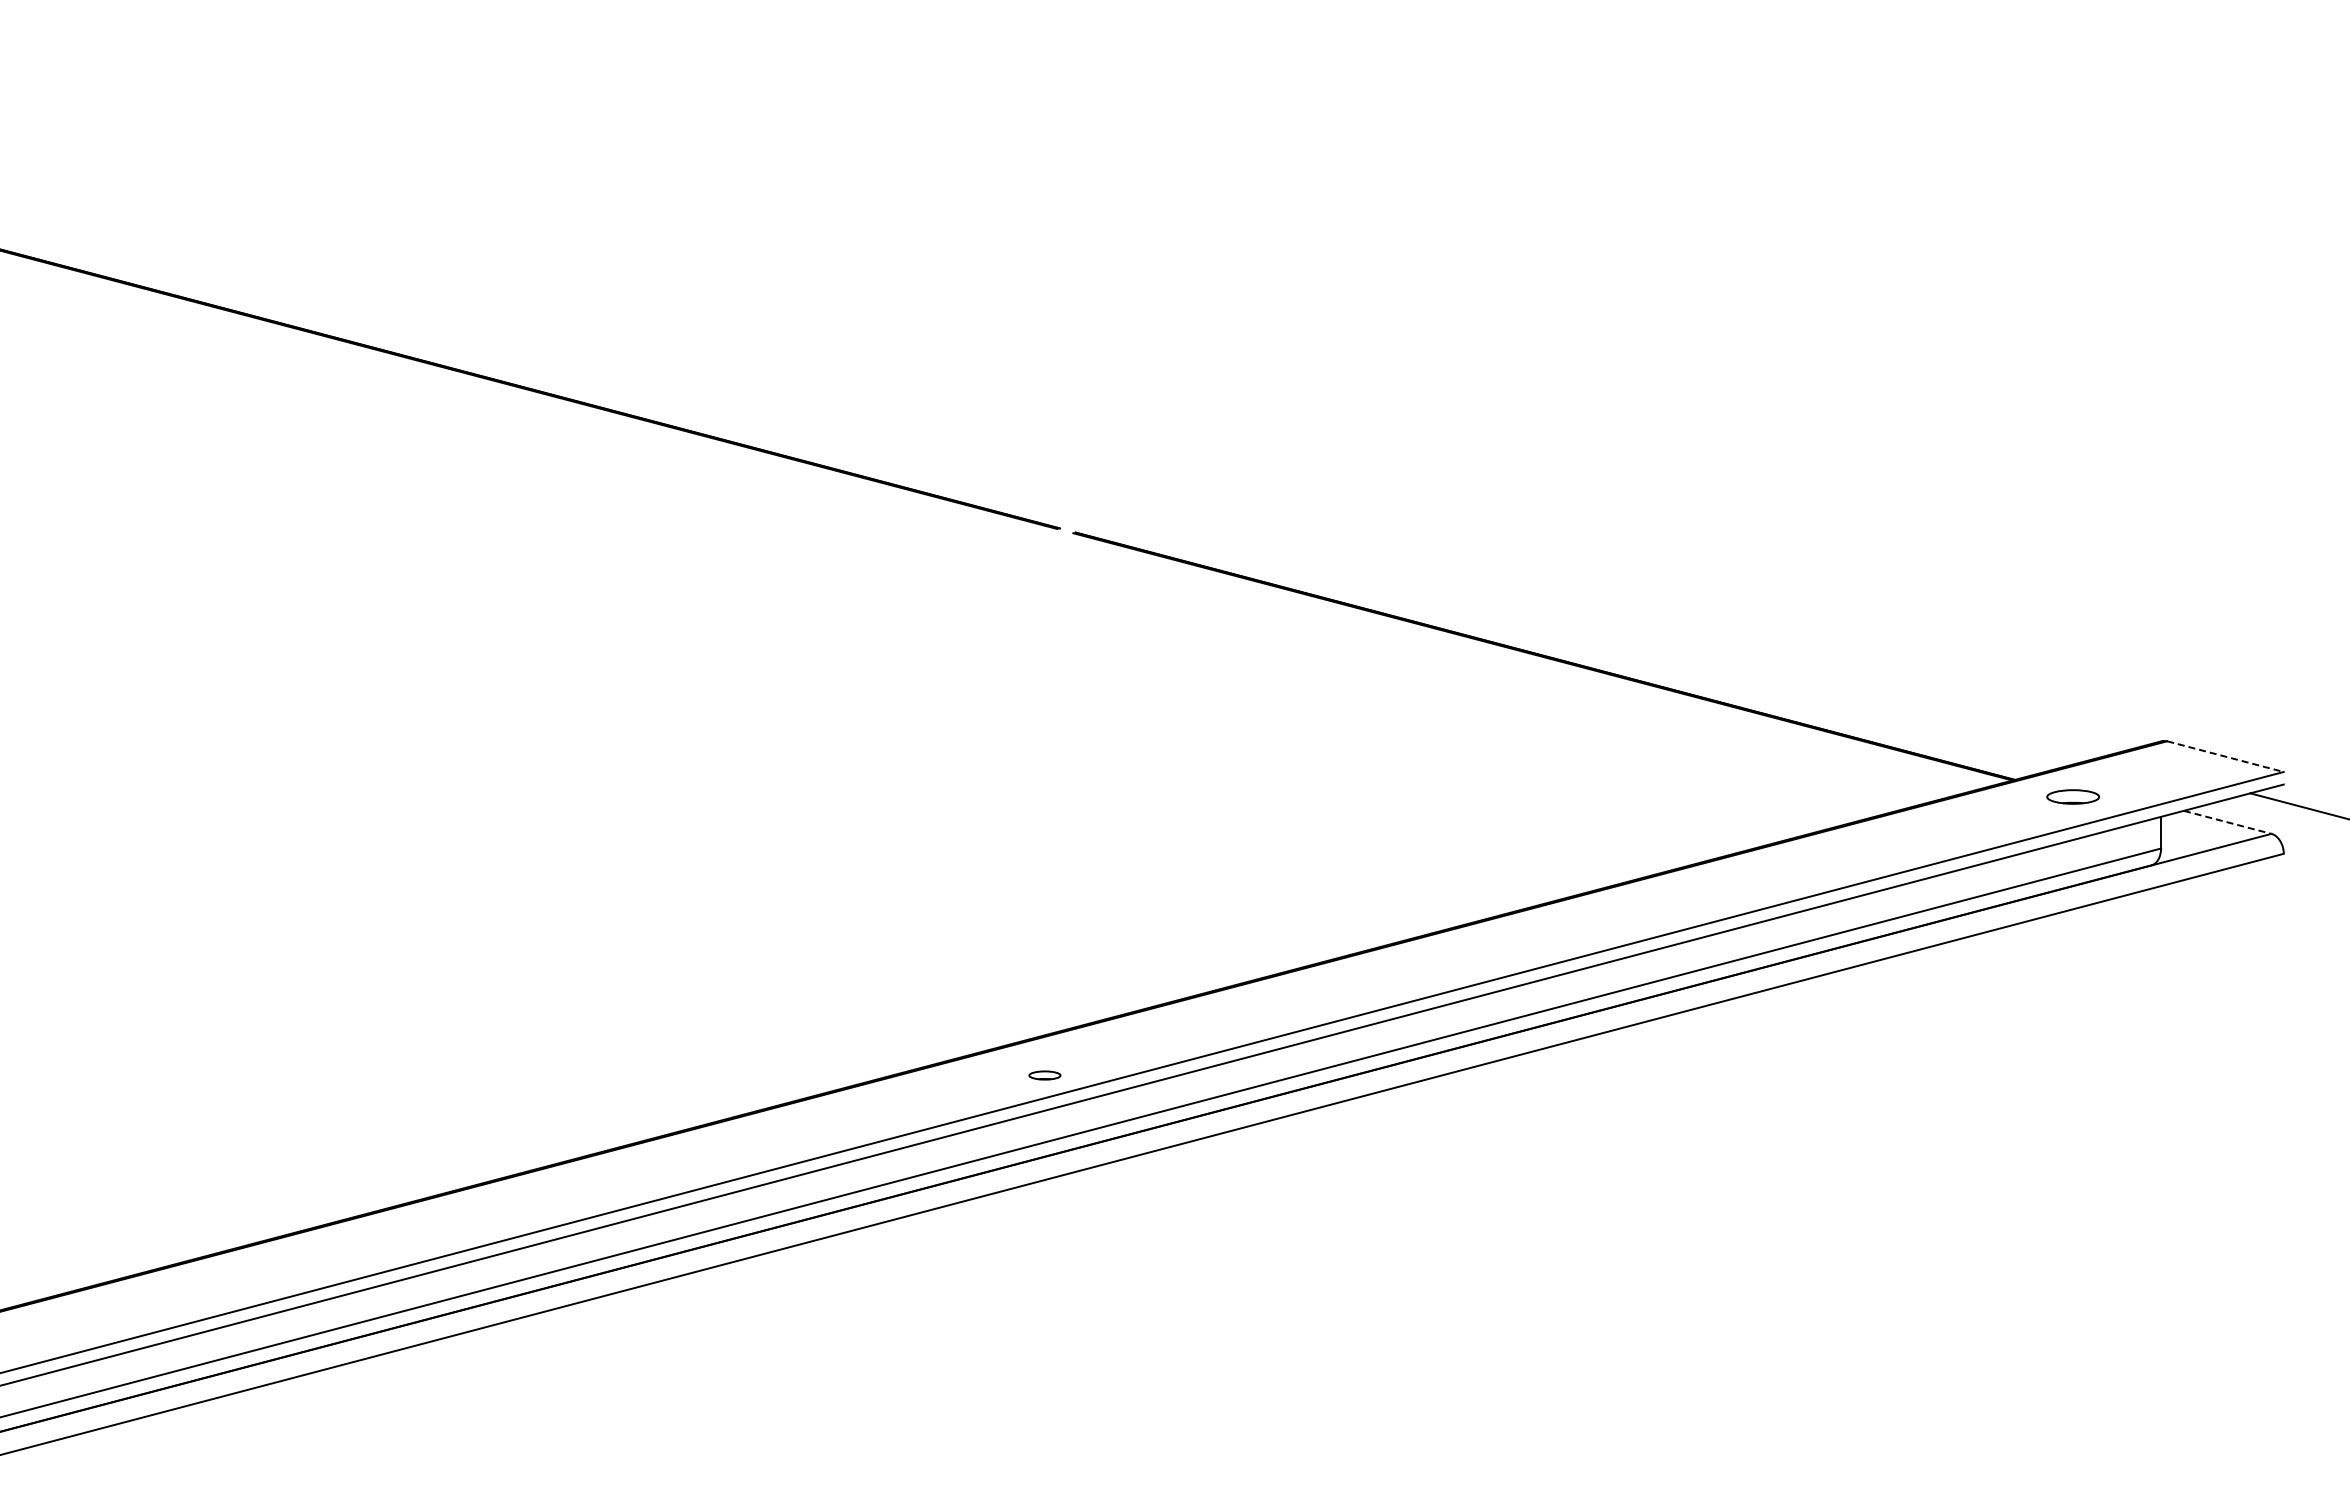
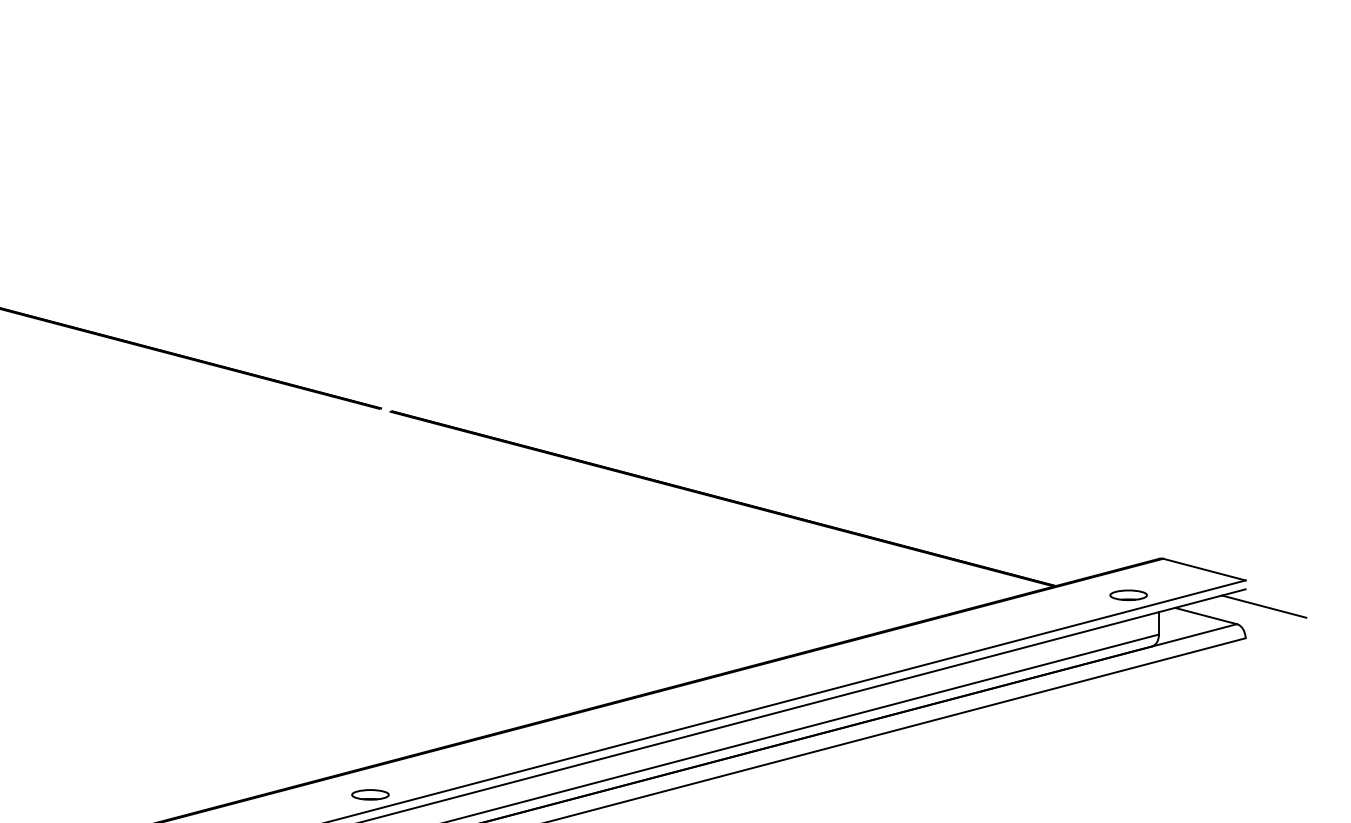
line: (2225, 756) -> (1204, 569), dashed -> solid
part: (2072, 796) -> (1128, 594), moved
line: (2228, 822) -> (1206, 616), dashed -> solid
part: (1044, 1075) -> (370, 794), size x1.67

